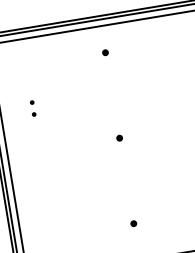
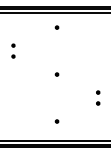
part: (33, 107) -> (13, 50), size x1.67

